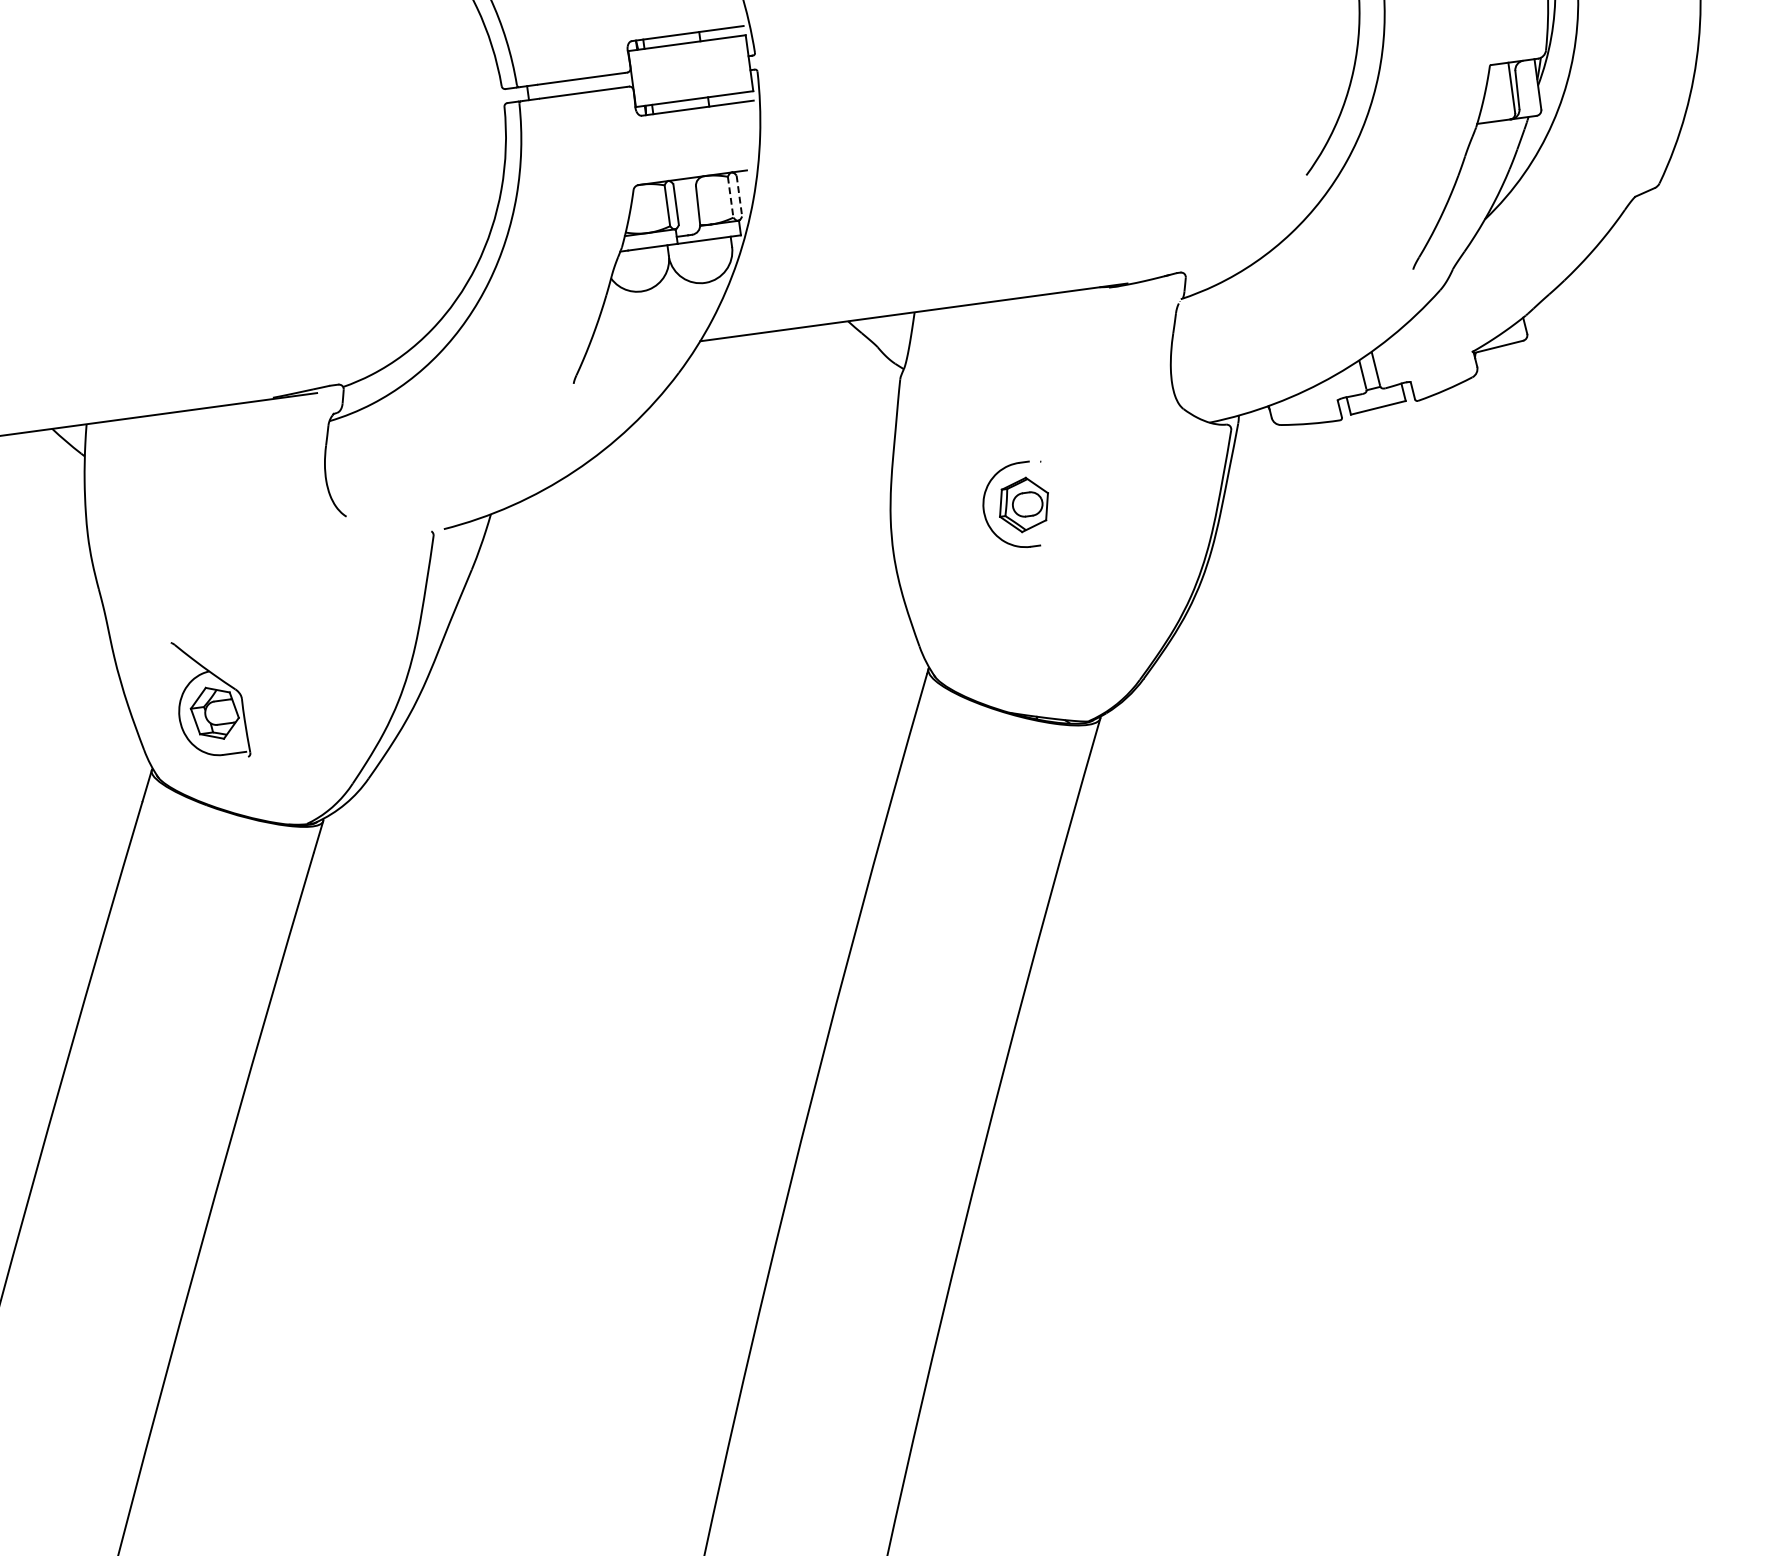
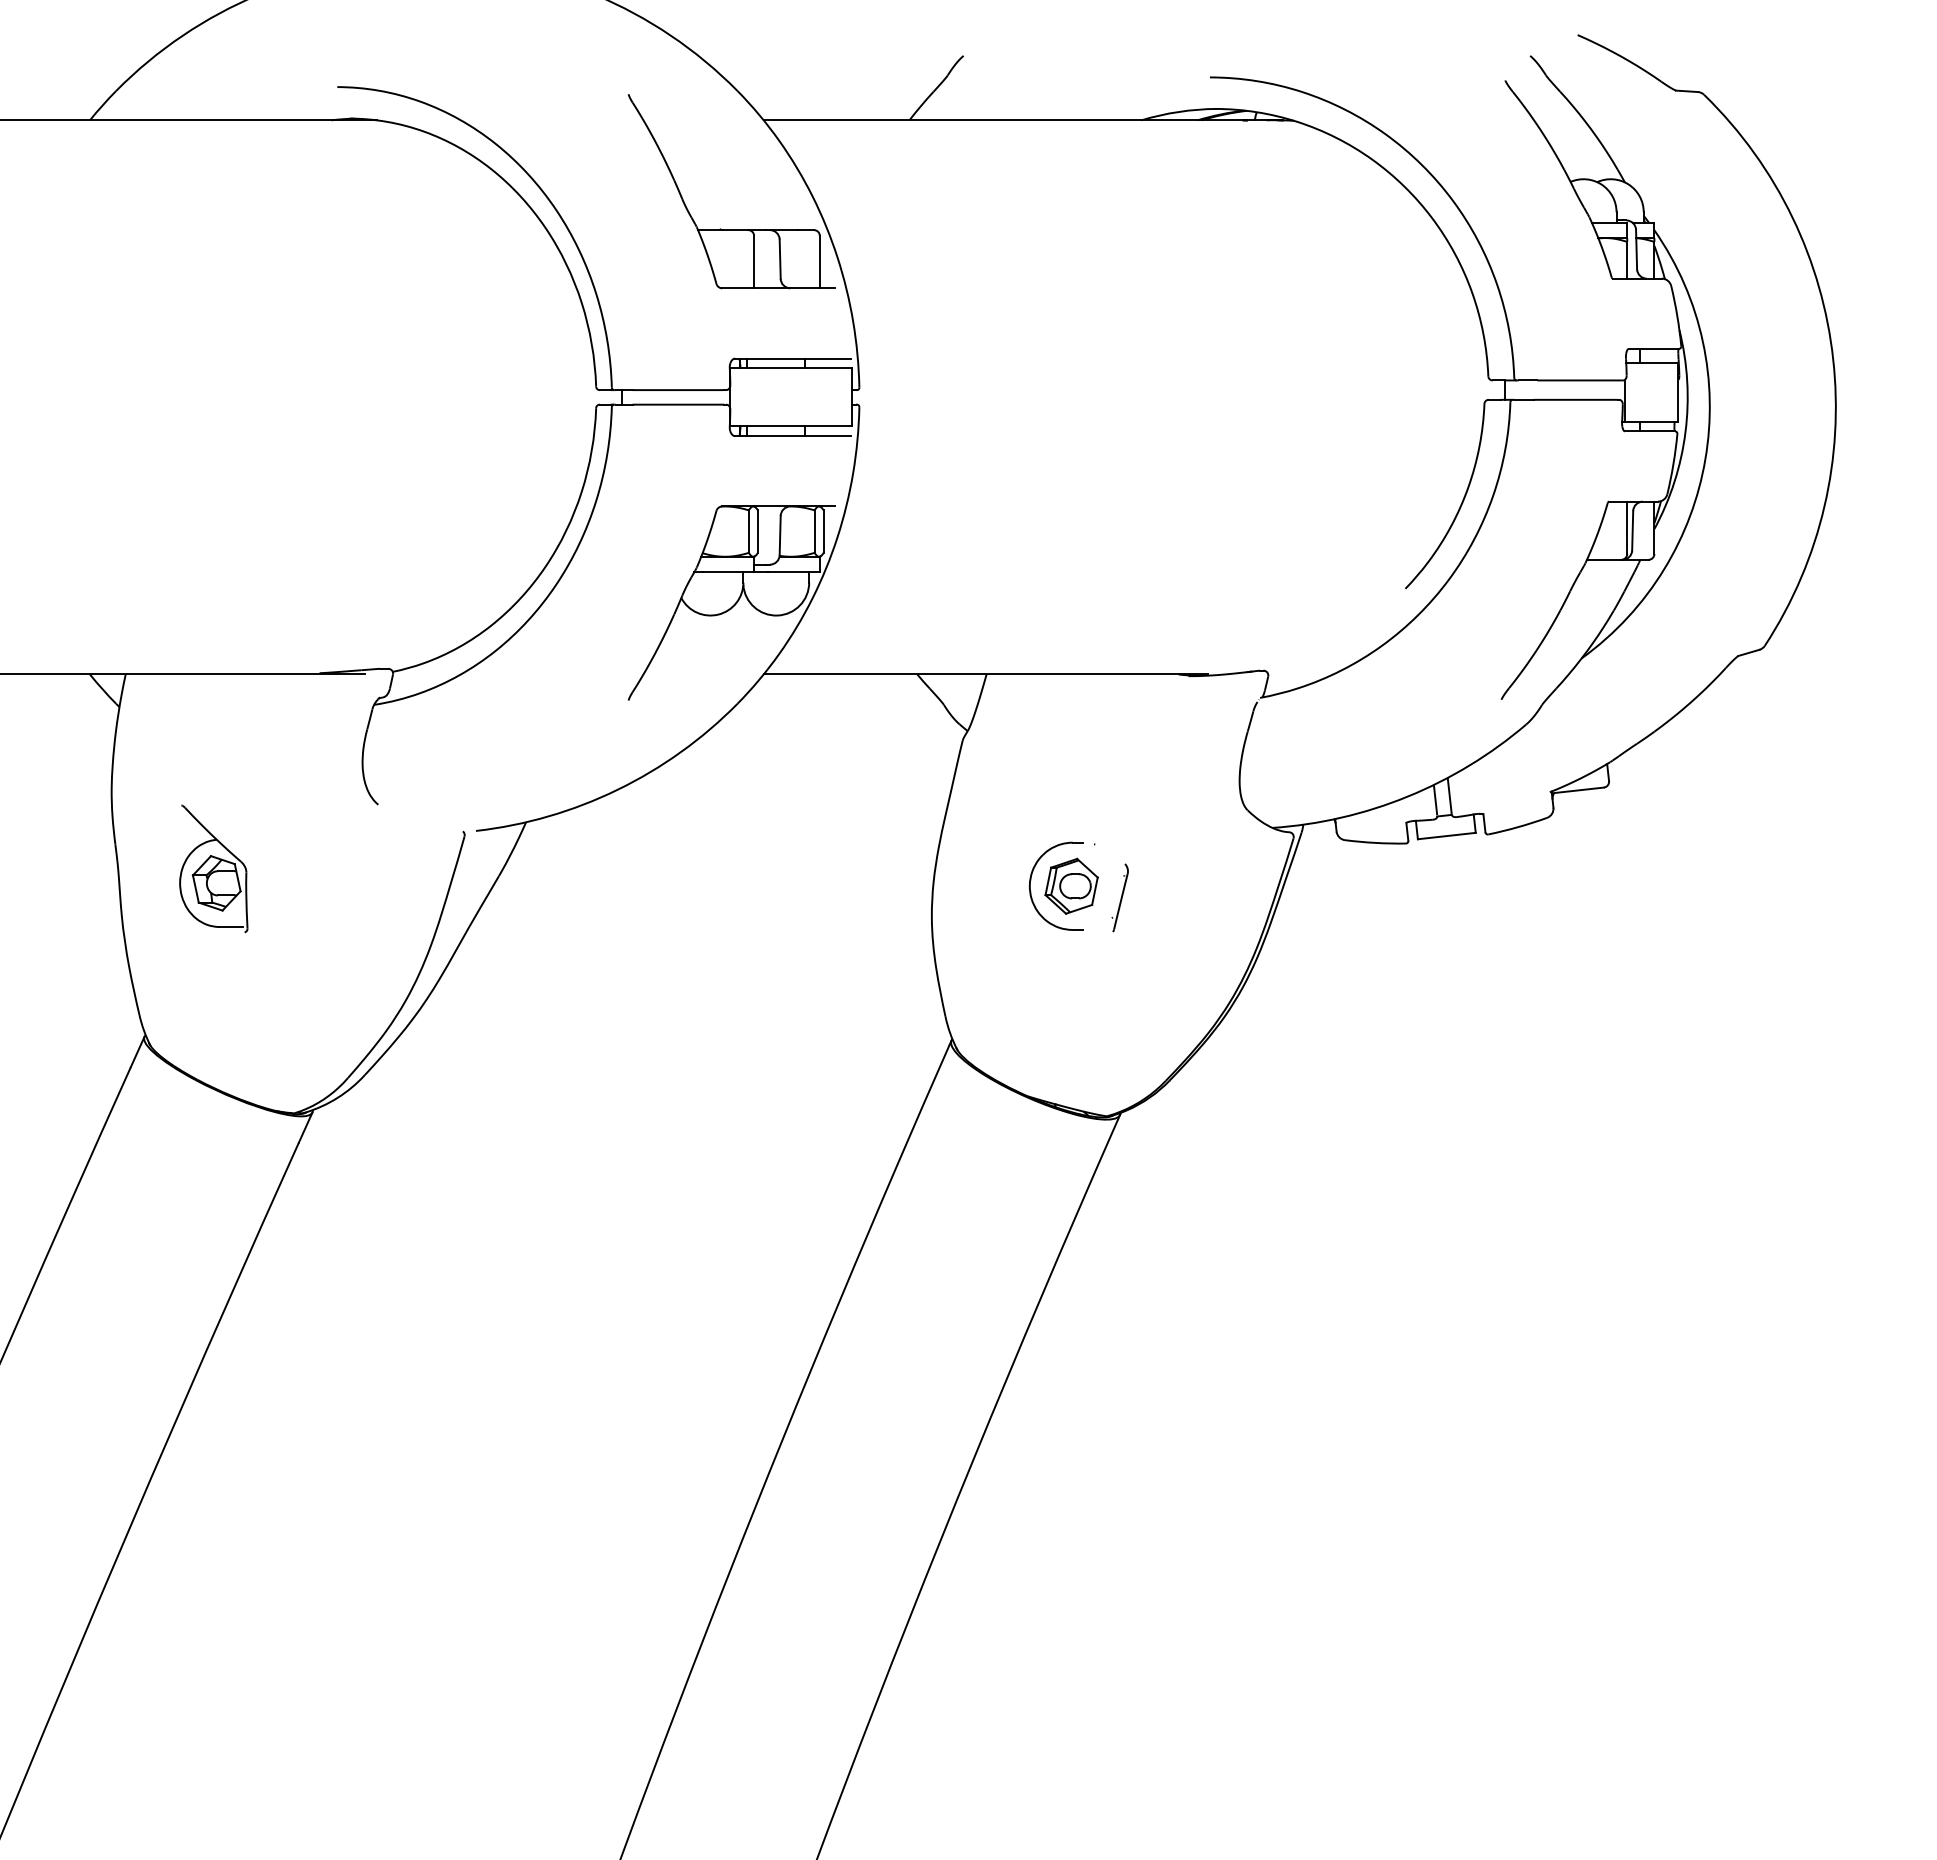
line: (739, 196) -> (823, 532), dashed -> solid
line: (730, 198) -> (814, 532), dashed -> solid
part: (1071, 509) -> (1119, 897), added
part: (209, 699) -> (213, 868), moved

